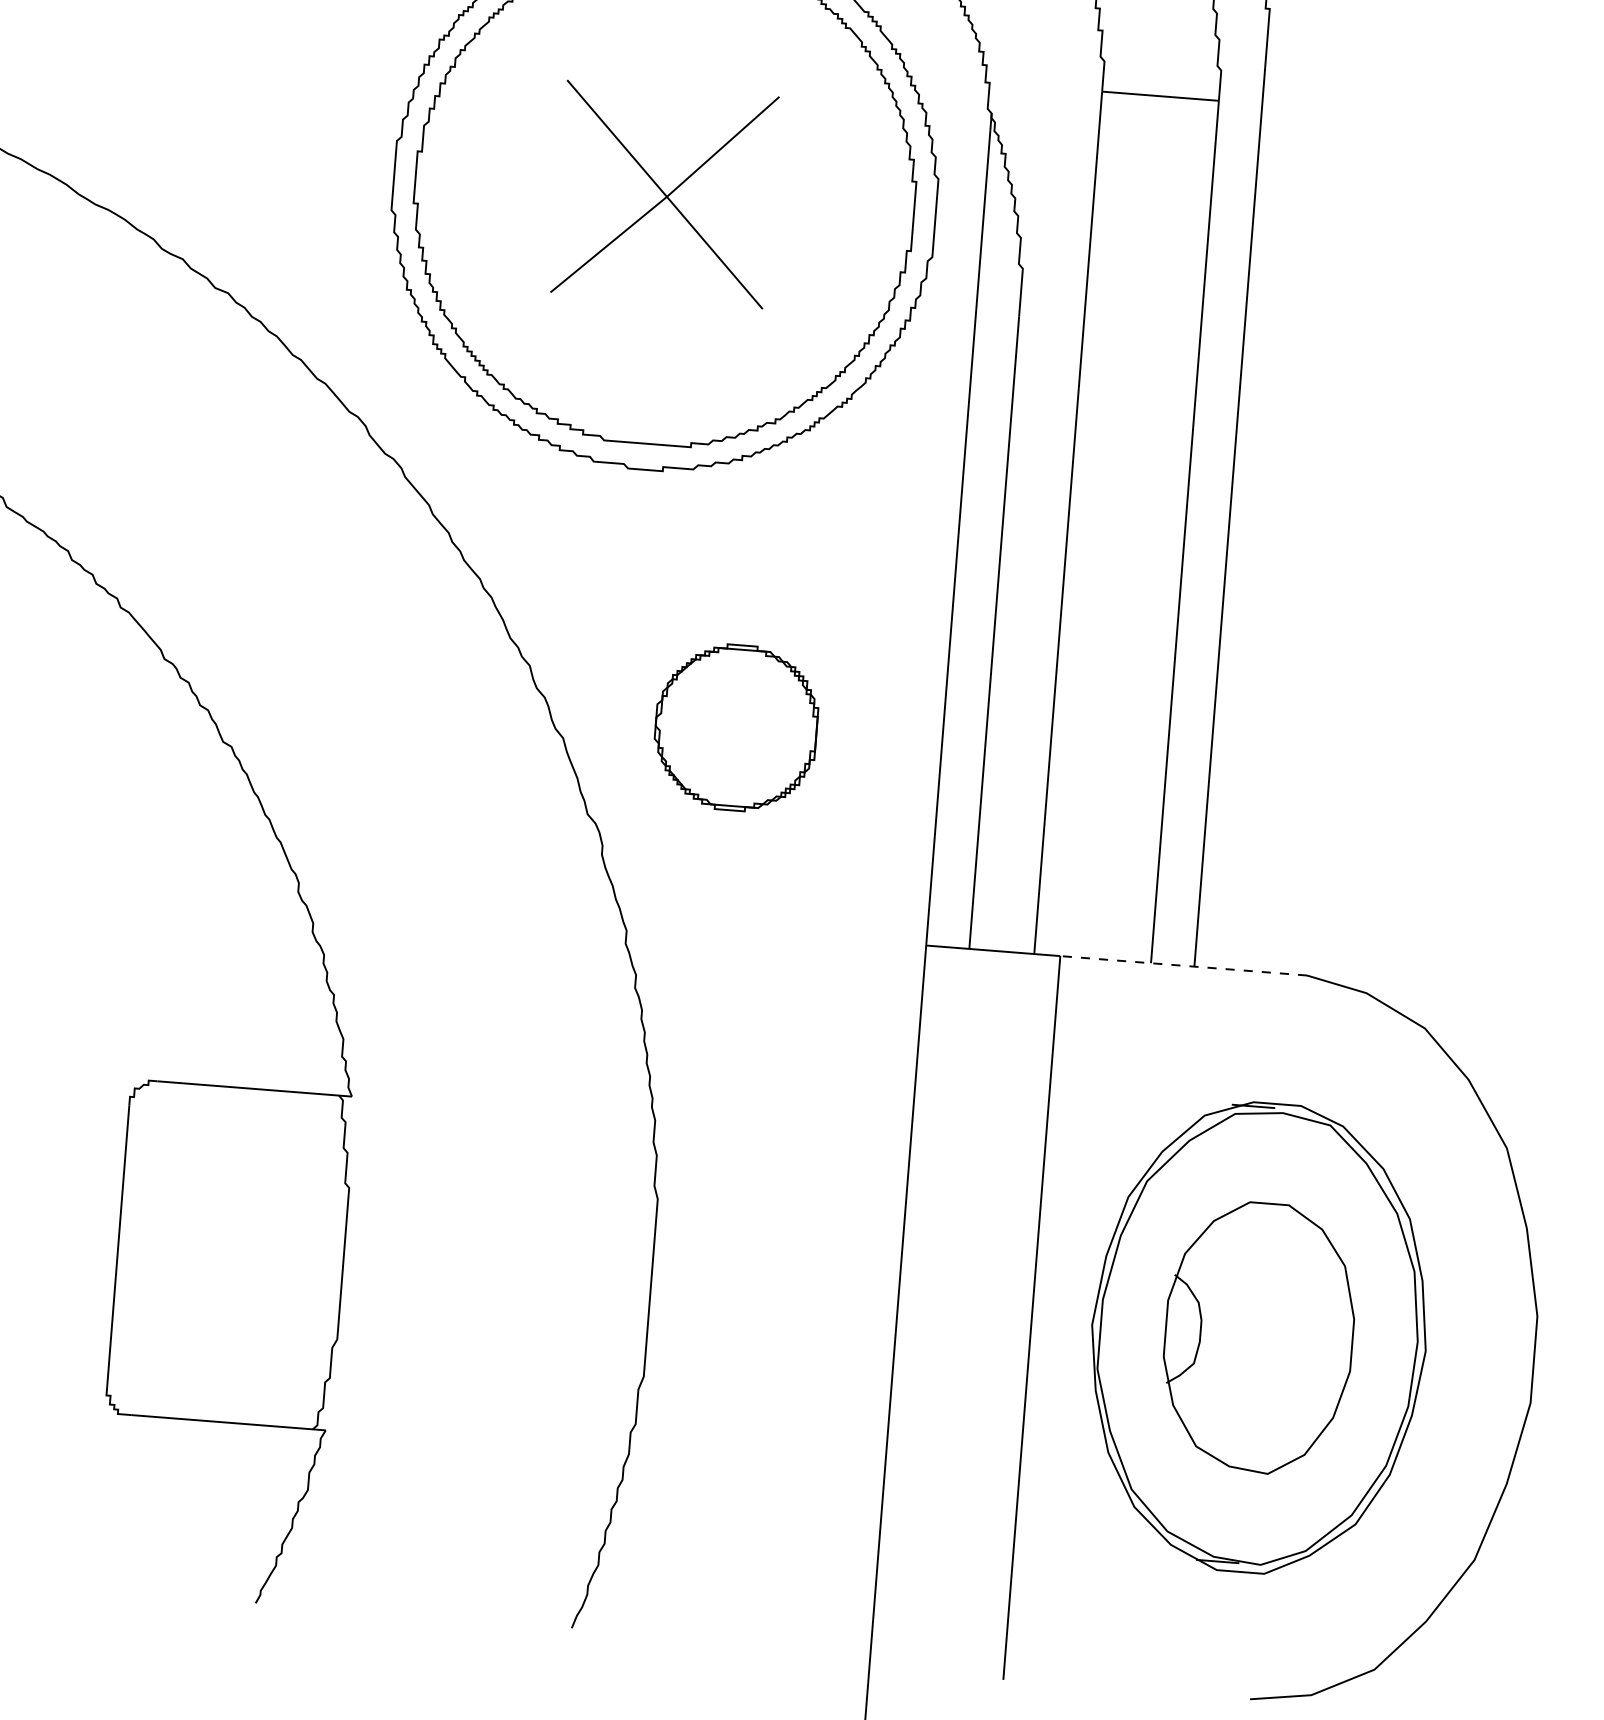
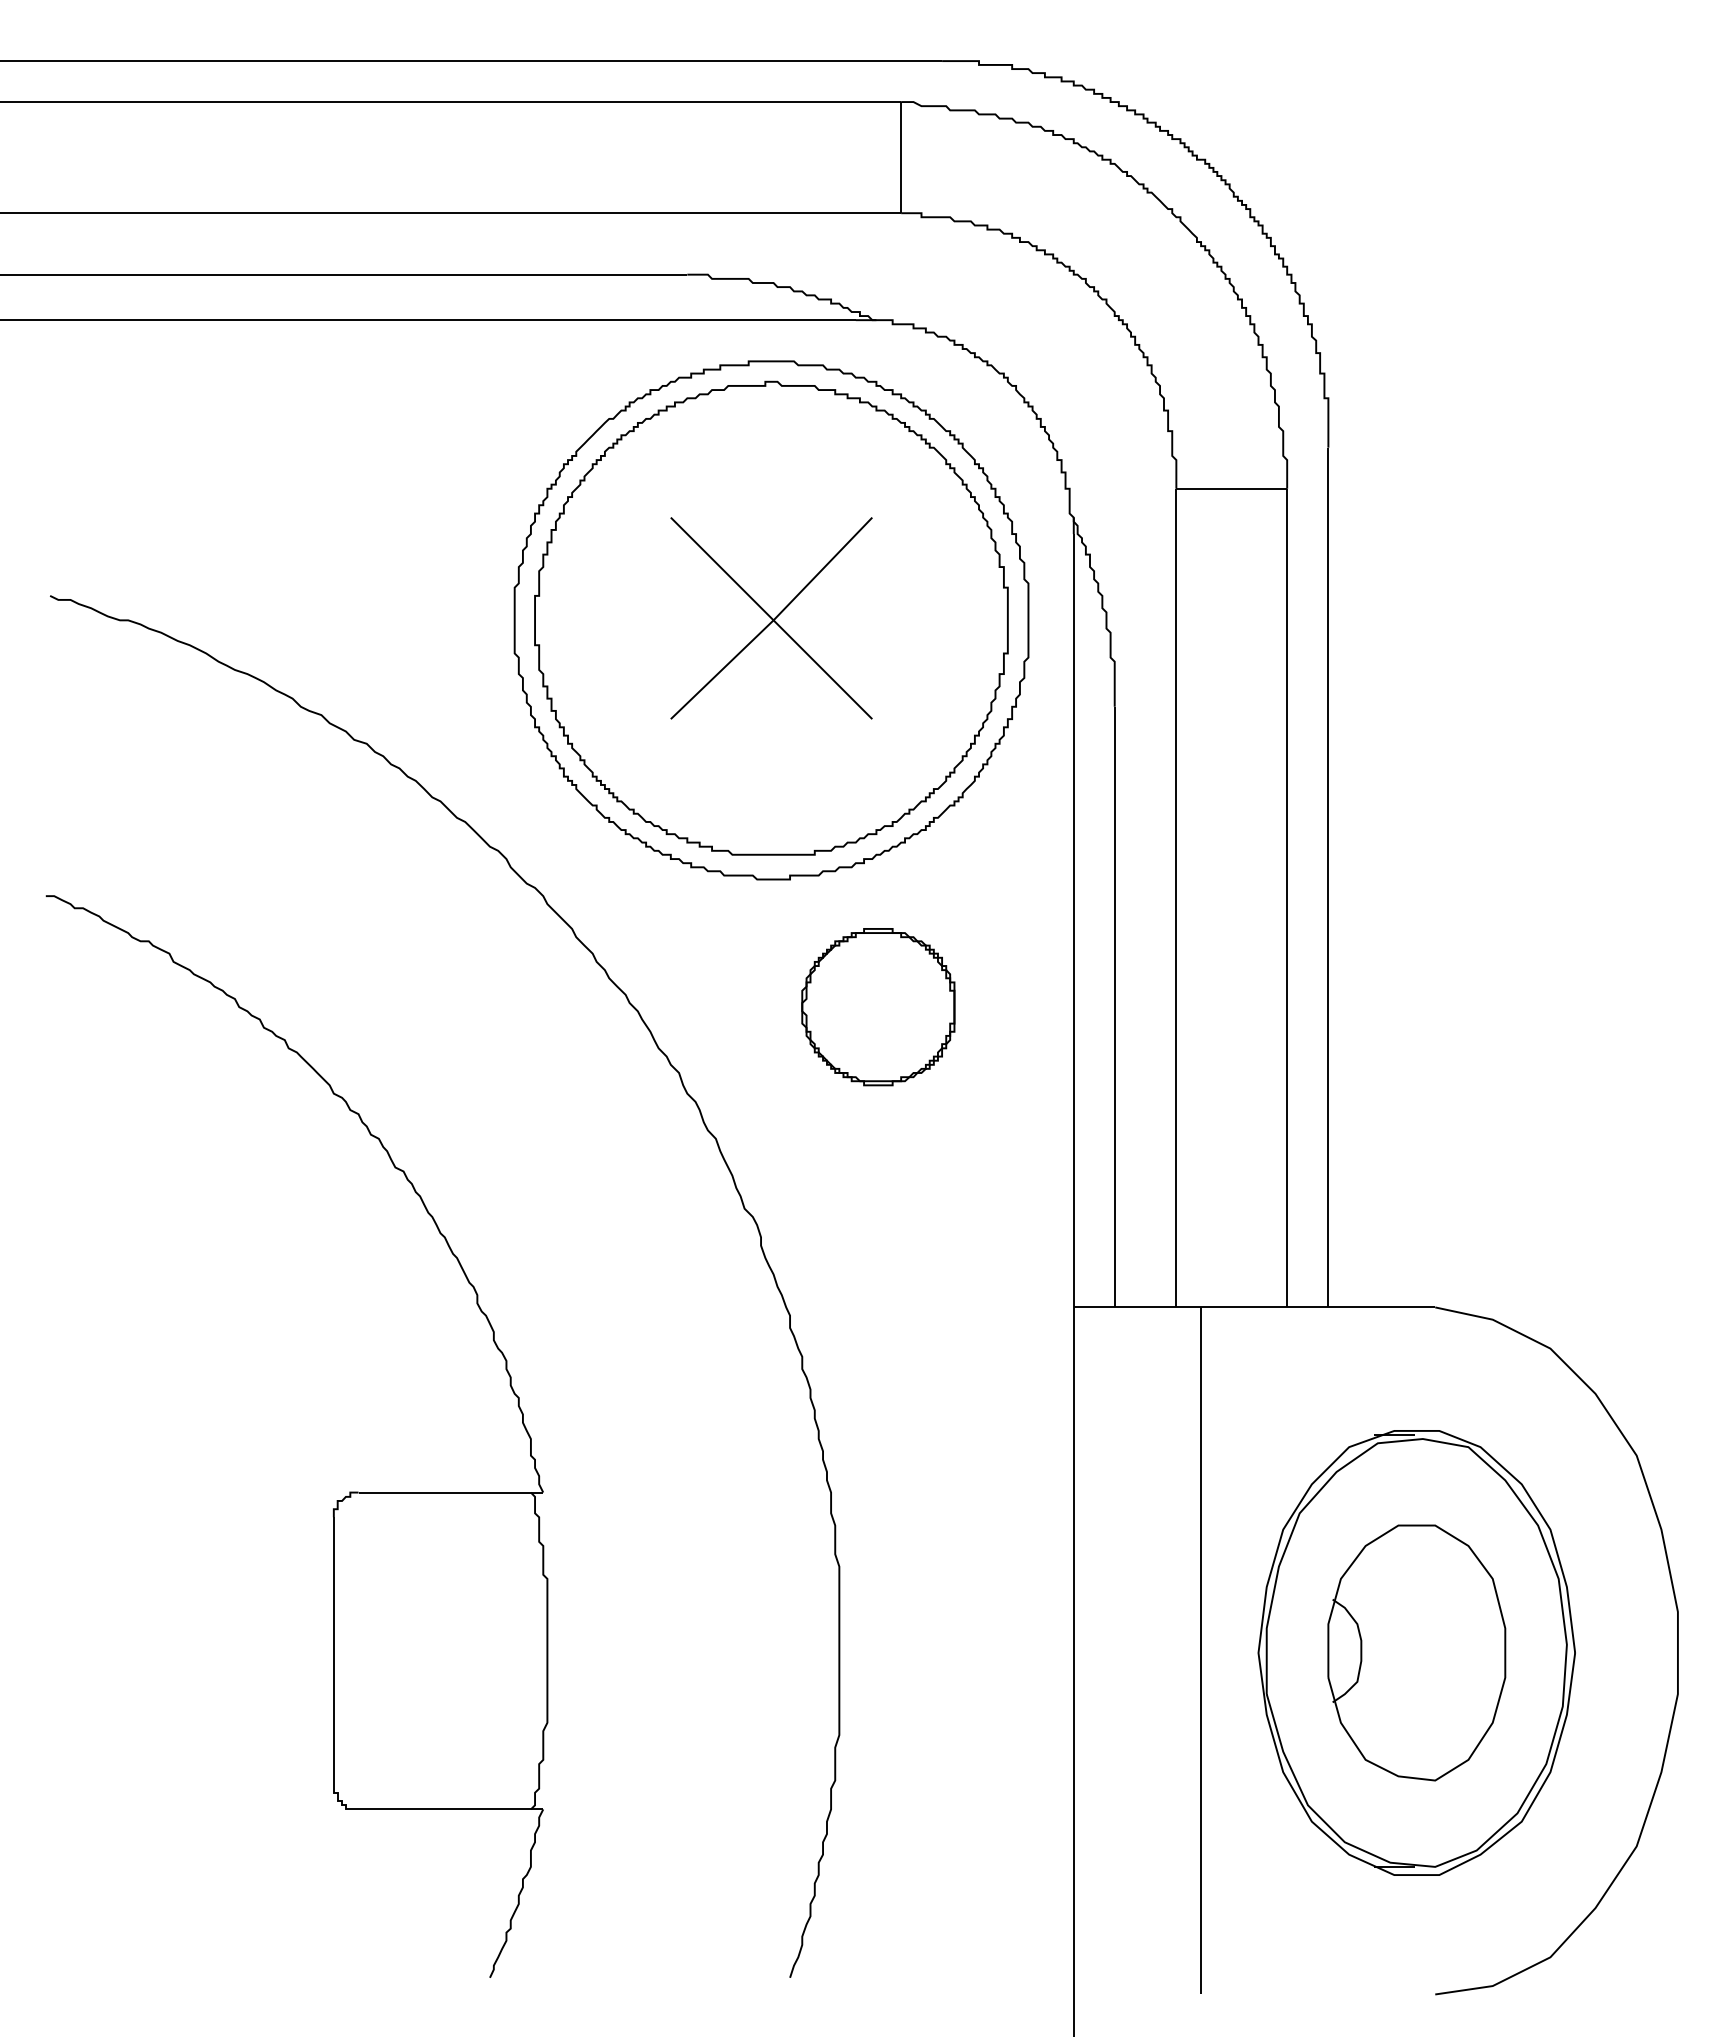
part: (736, 728) -> (878, 1007), moved
line: (1182, 965) -> (1317, 1307), dashed -> solid

